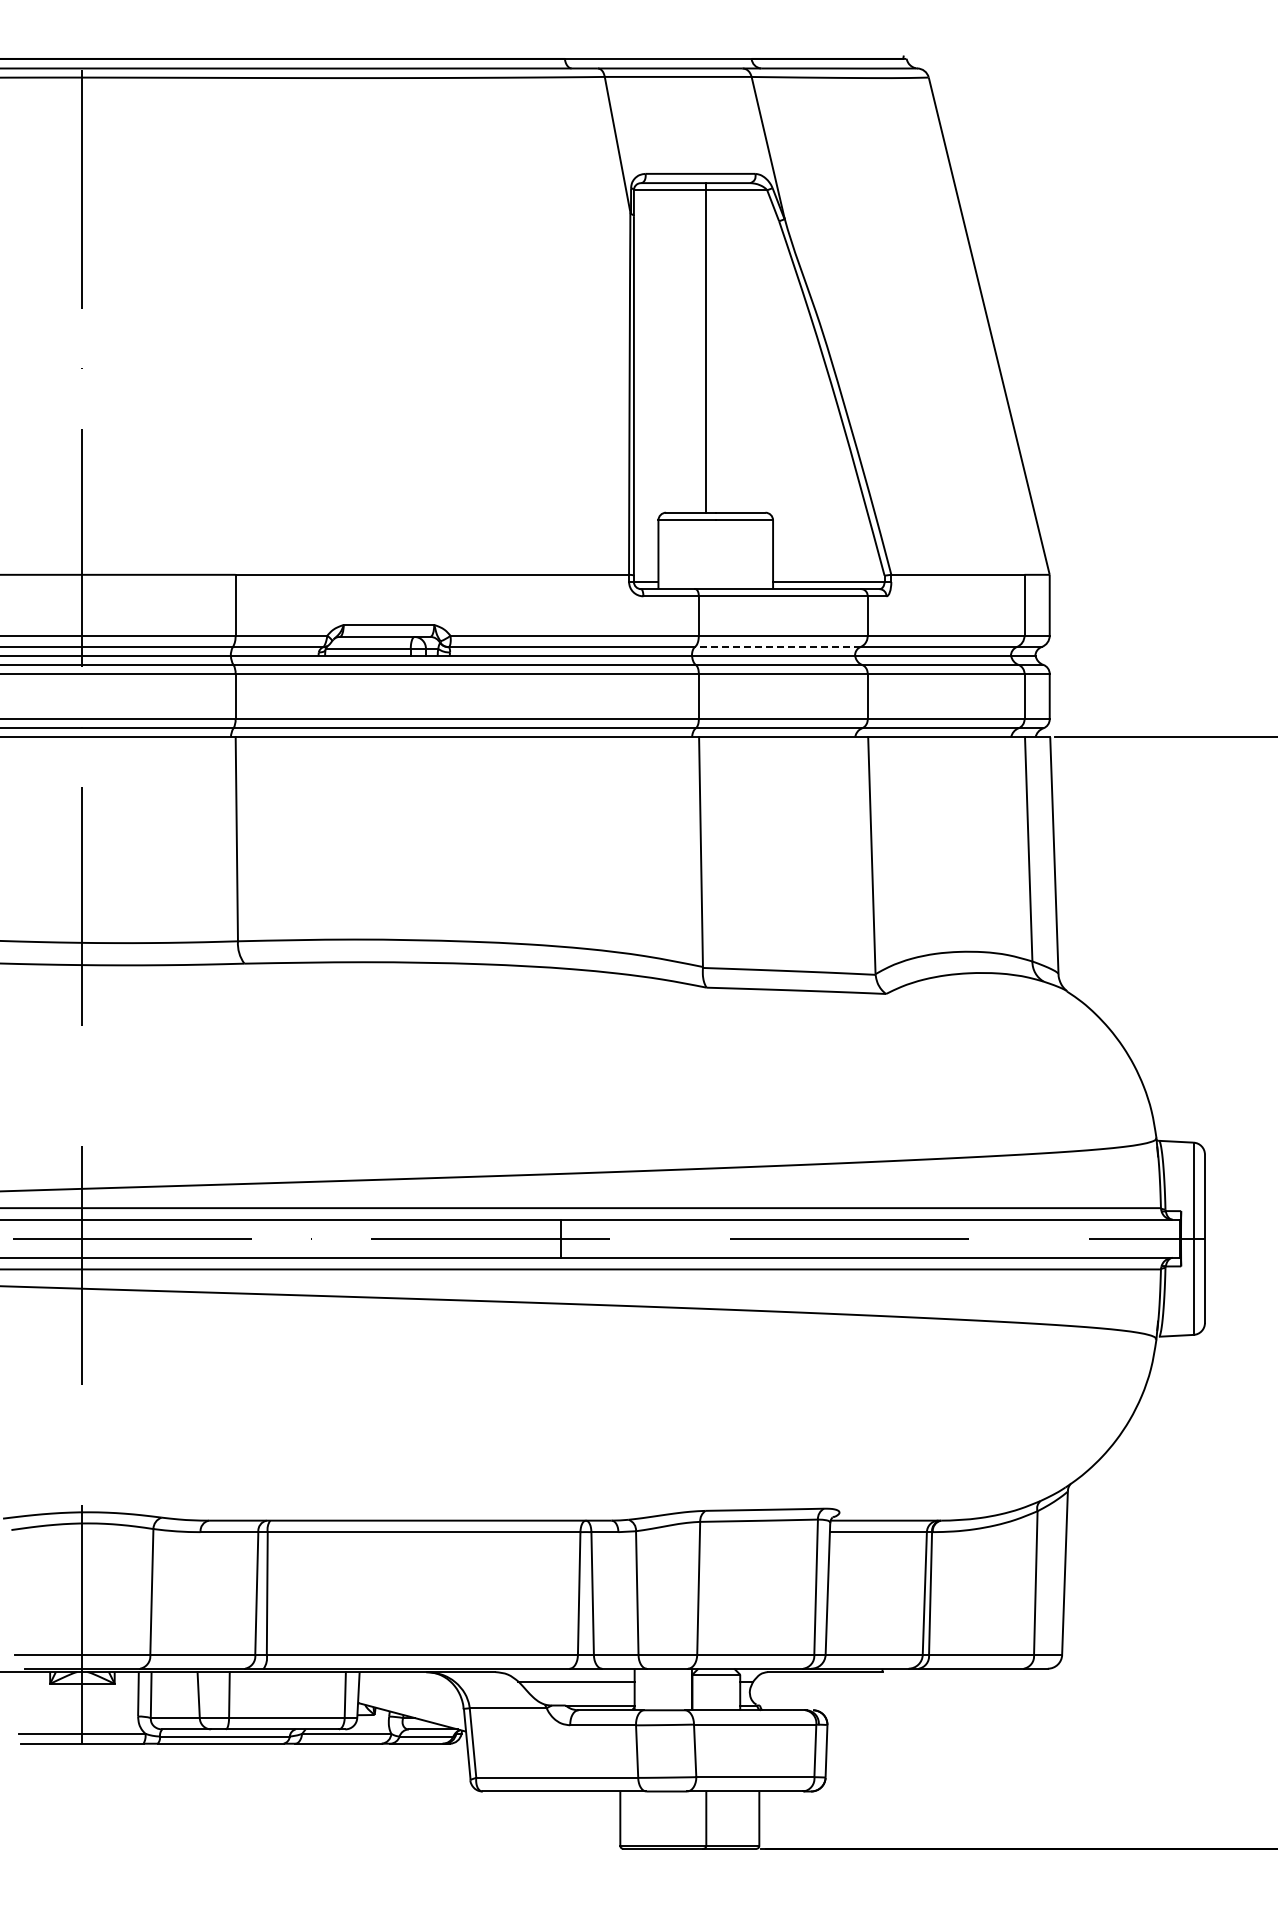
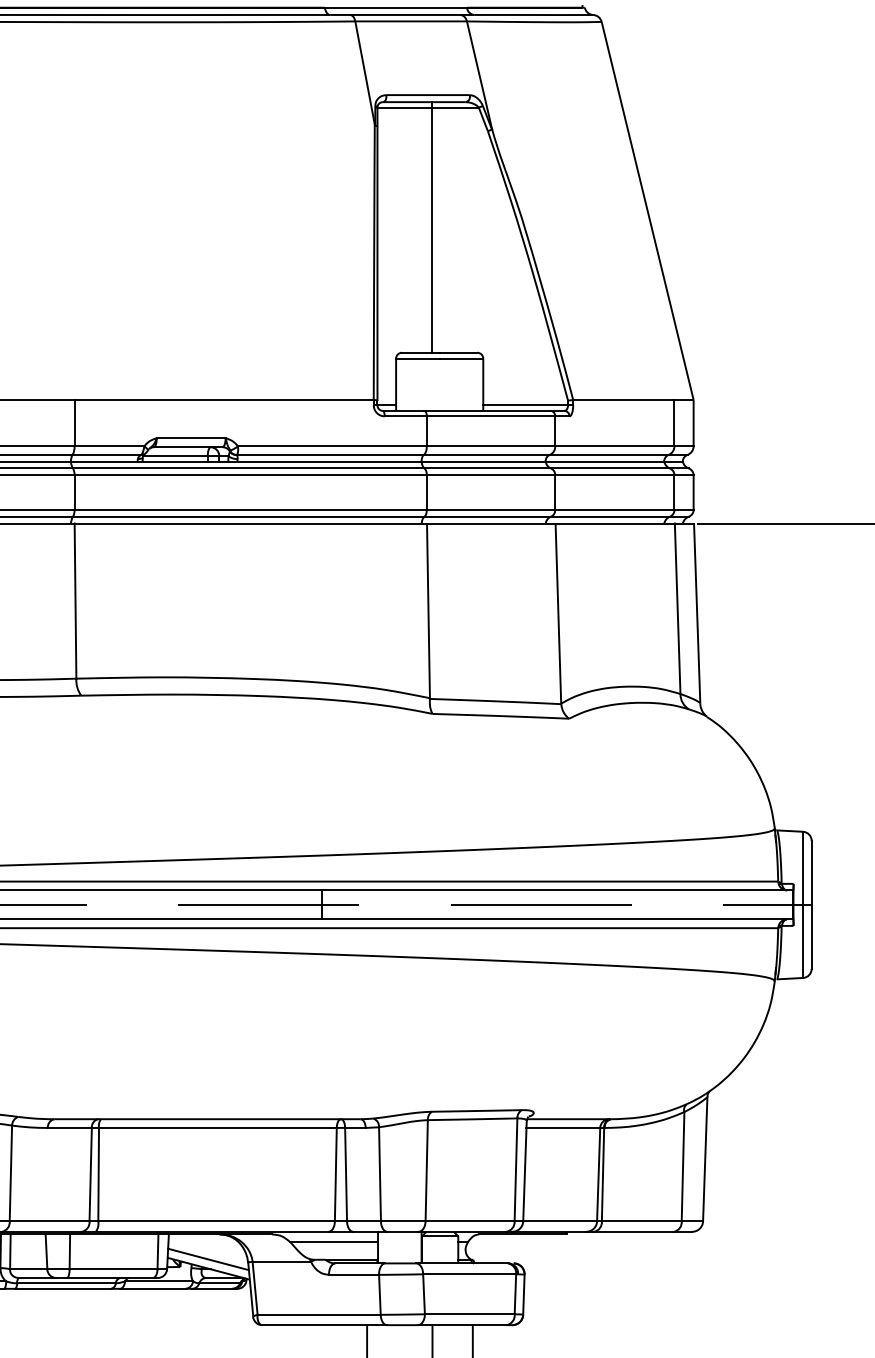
line: (777, 647) -> (486, 455), dashed -> solid
line: (411, 1705) -> (208, 1259), added

